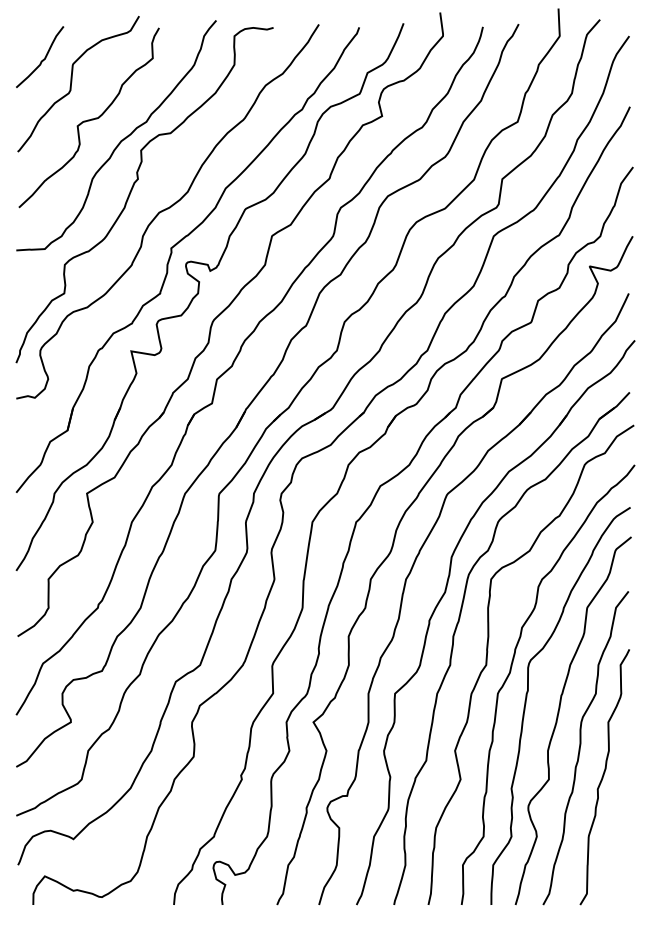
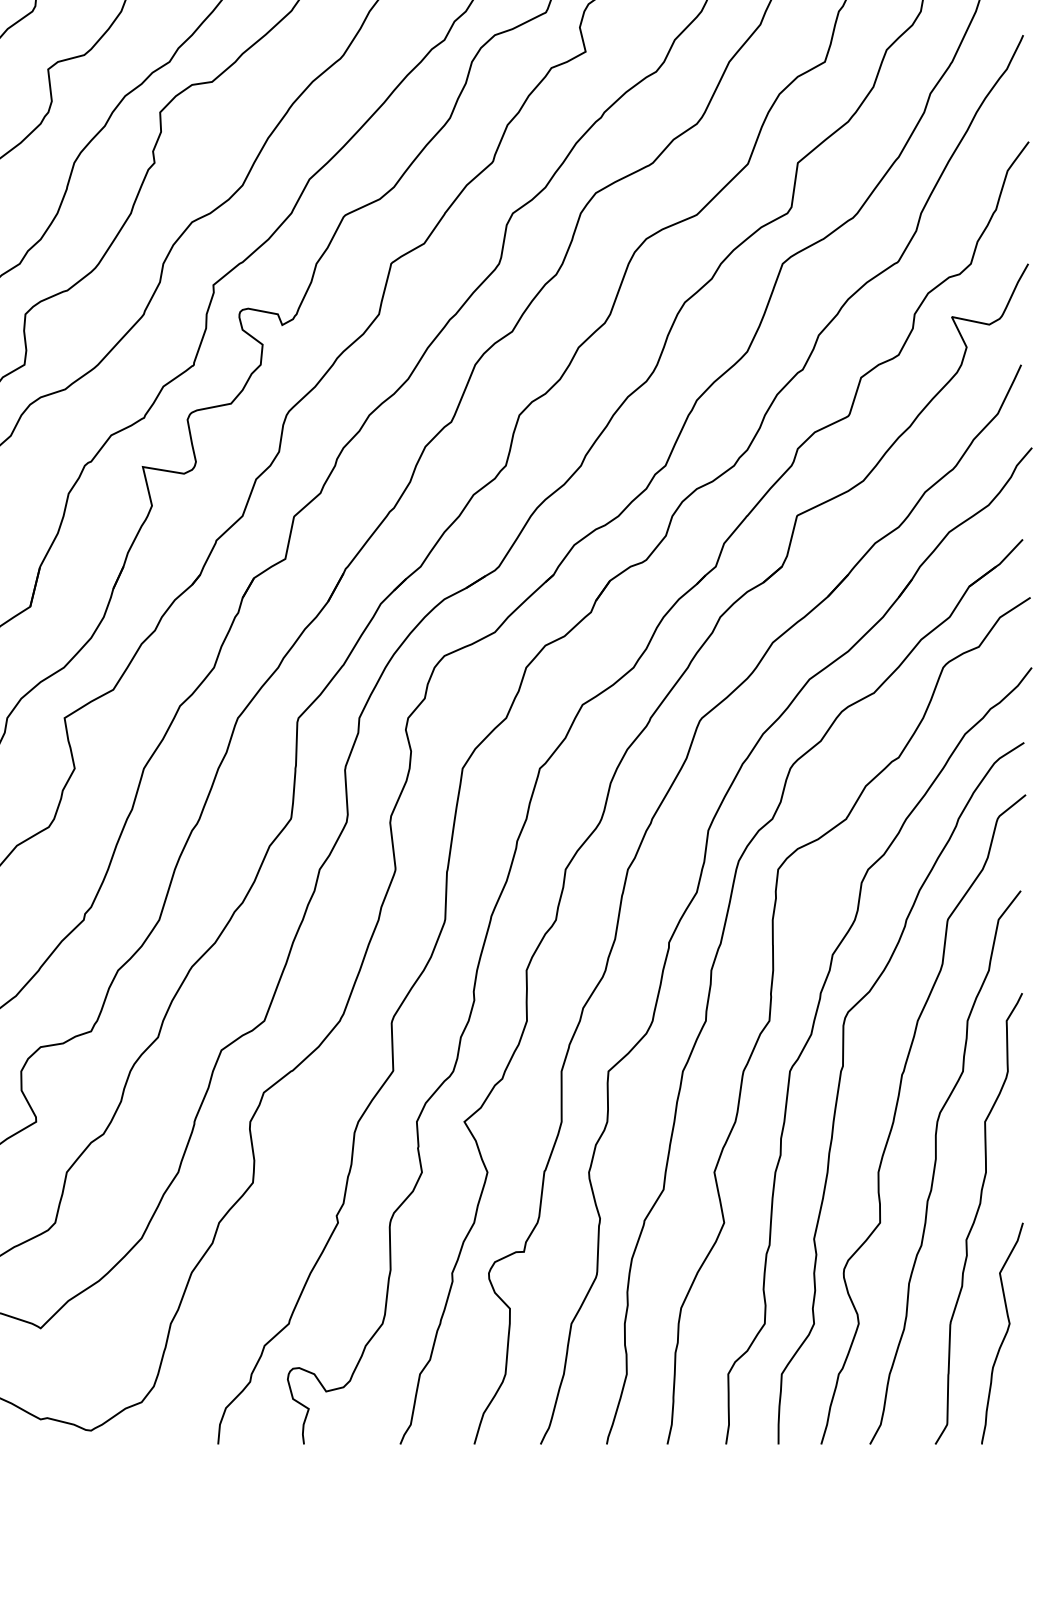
curve: (619, 841) -> (1004, 1332), added

